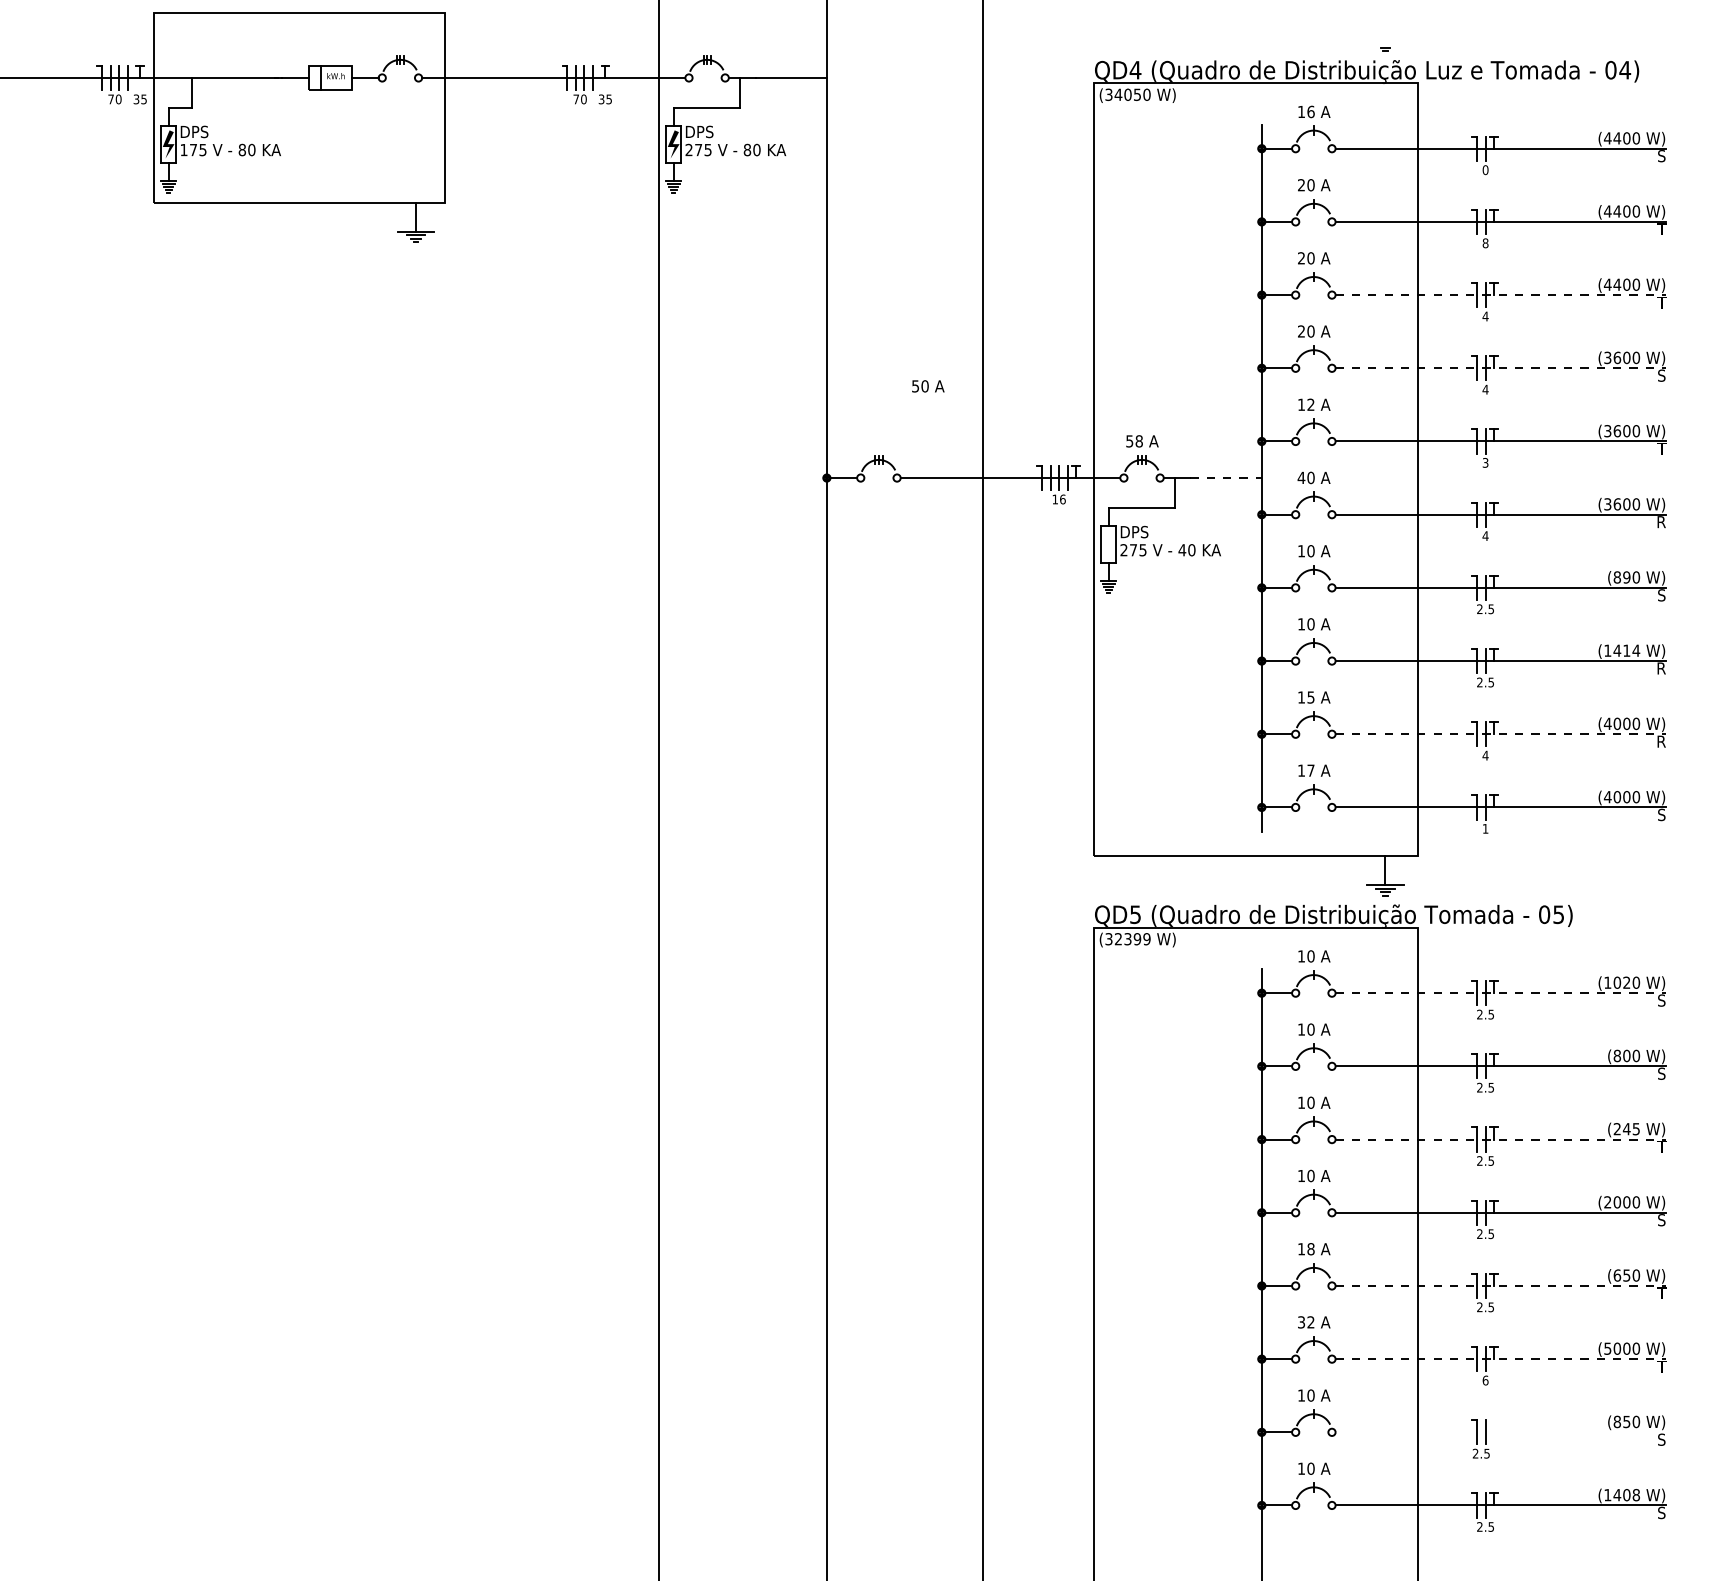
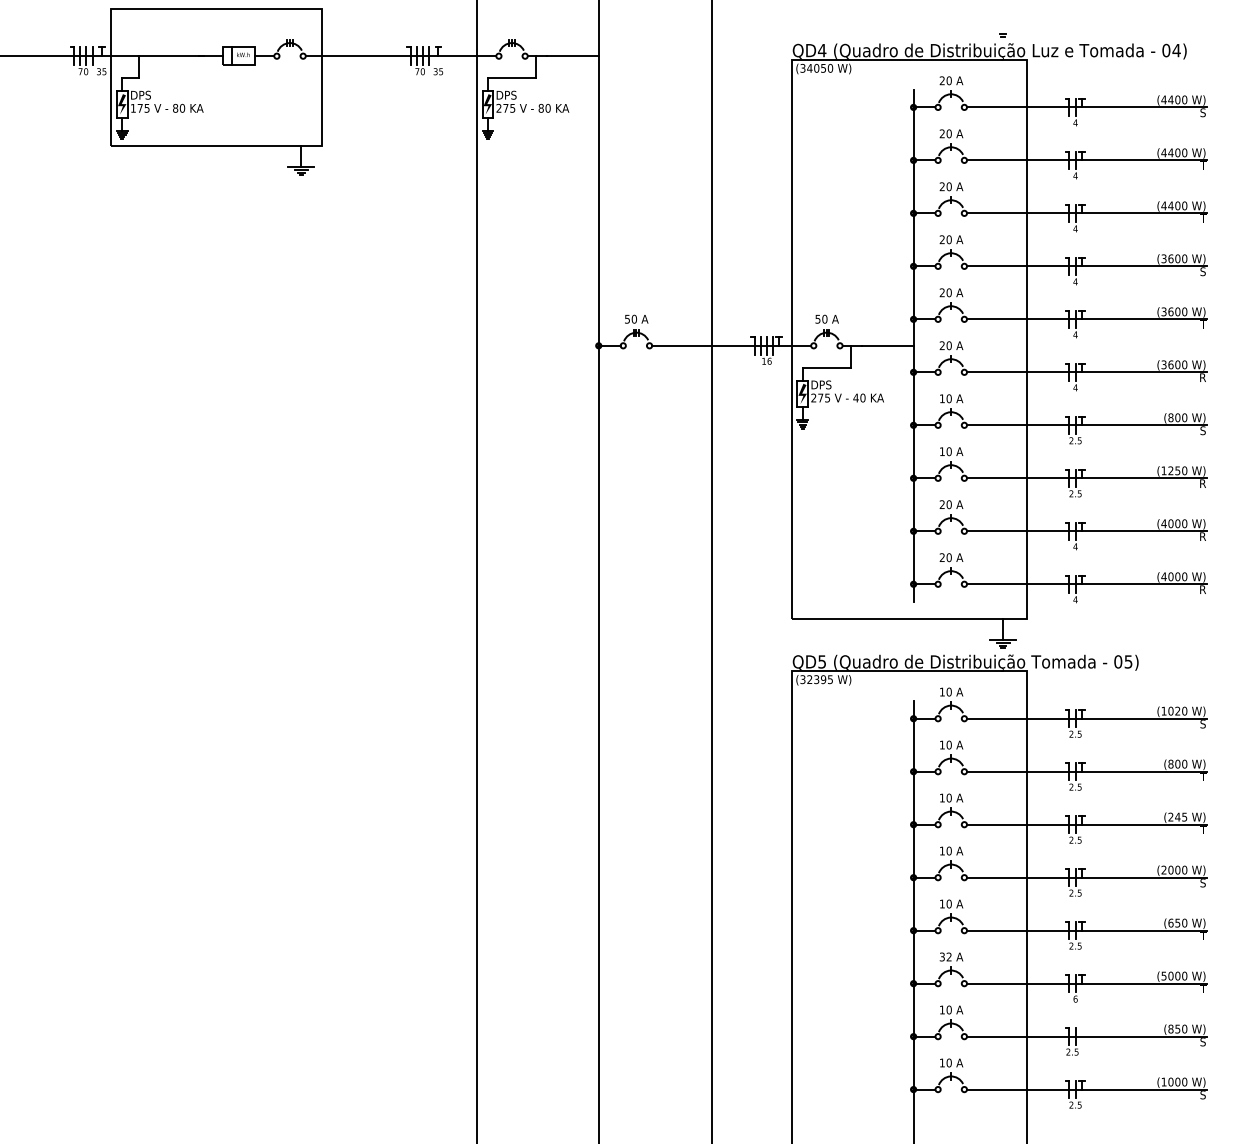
text: (1306, 111) -> (945, 80), 16 -> 20
text: (1485, 170) -> (1075, 123), 0 -> 4
text: (1485, 243) -> (1075, 176), 8 -> 4
line: (1501, 295) -> (1087, 213), dashed -> solid
line: (1501, 368) -> (1087, 266), dashed -> solid
text: (928, 386) -> (636, 319), moved
text: (1306, 404) -> (945, 292), 12 -> 20
text: (1138, 441) -> (824, 319), 58 -> 50
text: (1485, 462) -> (1075, 334), 3 -> 4
text: (1301, 477) -> (942, 345), 40 -> 20
line: (1226, 478) -> (888, 346), dashed -> solid
fill: (1108, 544) -> (802, 393), added
text: (1626, 577) -> (1177, 417), (890 -> (800
text: (1626, 650) -> (1177, 470), (1414 -> (1250
text: (1306, 697) -> (945, 504), 15 -> 20
line: (1501, 734) -> (1087, 531), dashed -> solid
text: (1306, 770) -> (945, 557), 17 -> 20
text: (1661, 814) -> (1202, 589), S -> R
text: (1485, 828) -> (1075, 599), 1 -> 4
text: (1146, 939) -> (830, 679), (32399 -> (32395
line: (1501, 993) -> (1087, 718), dashed -> solid
text: (1661, 1073) -> (1202, 776), S -> T
line: (1501, 1139) -> (1087, 824), dashed -> solid
text: (1310, 1249) -> (948, 904), 18 -> 10
line: (1501, 1285) -> (1087, 930), dashed -> solid
line: (1501, 1359) -> (1087, 983), dashed -> solid
line: (1500, 1432) -> (1086, 1036), added
text: (1626, 1495) -> (1177, 1082), (1408 -> (1000

